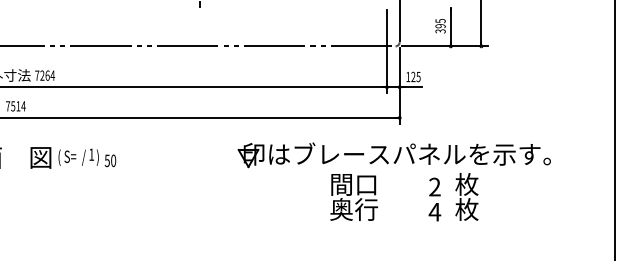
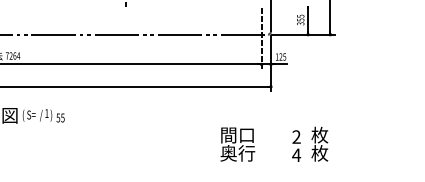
text: (440, 26) -> (300, 20), 395 -> 355
line: (386, 51) -> (261, 38), solid -> dashed
part: (393, 155) -> (266, 114), removed
text: (113, 160) -> (62, 117), 50 -> 55

